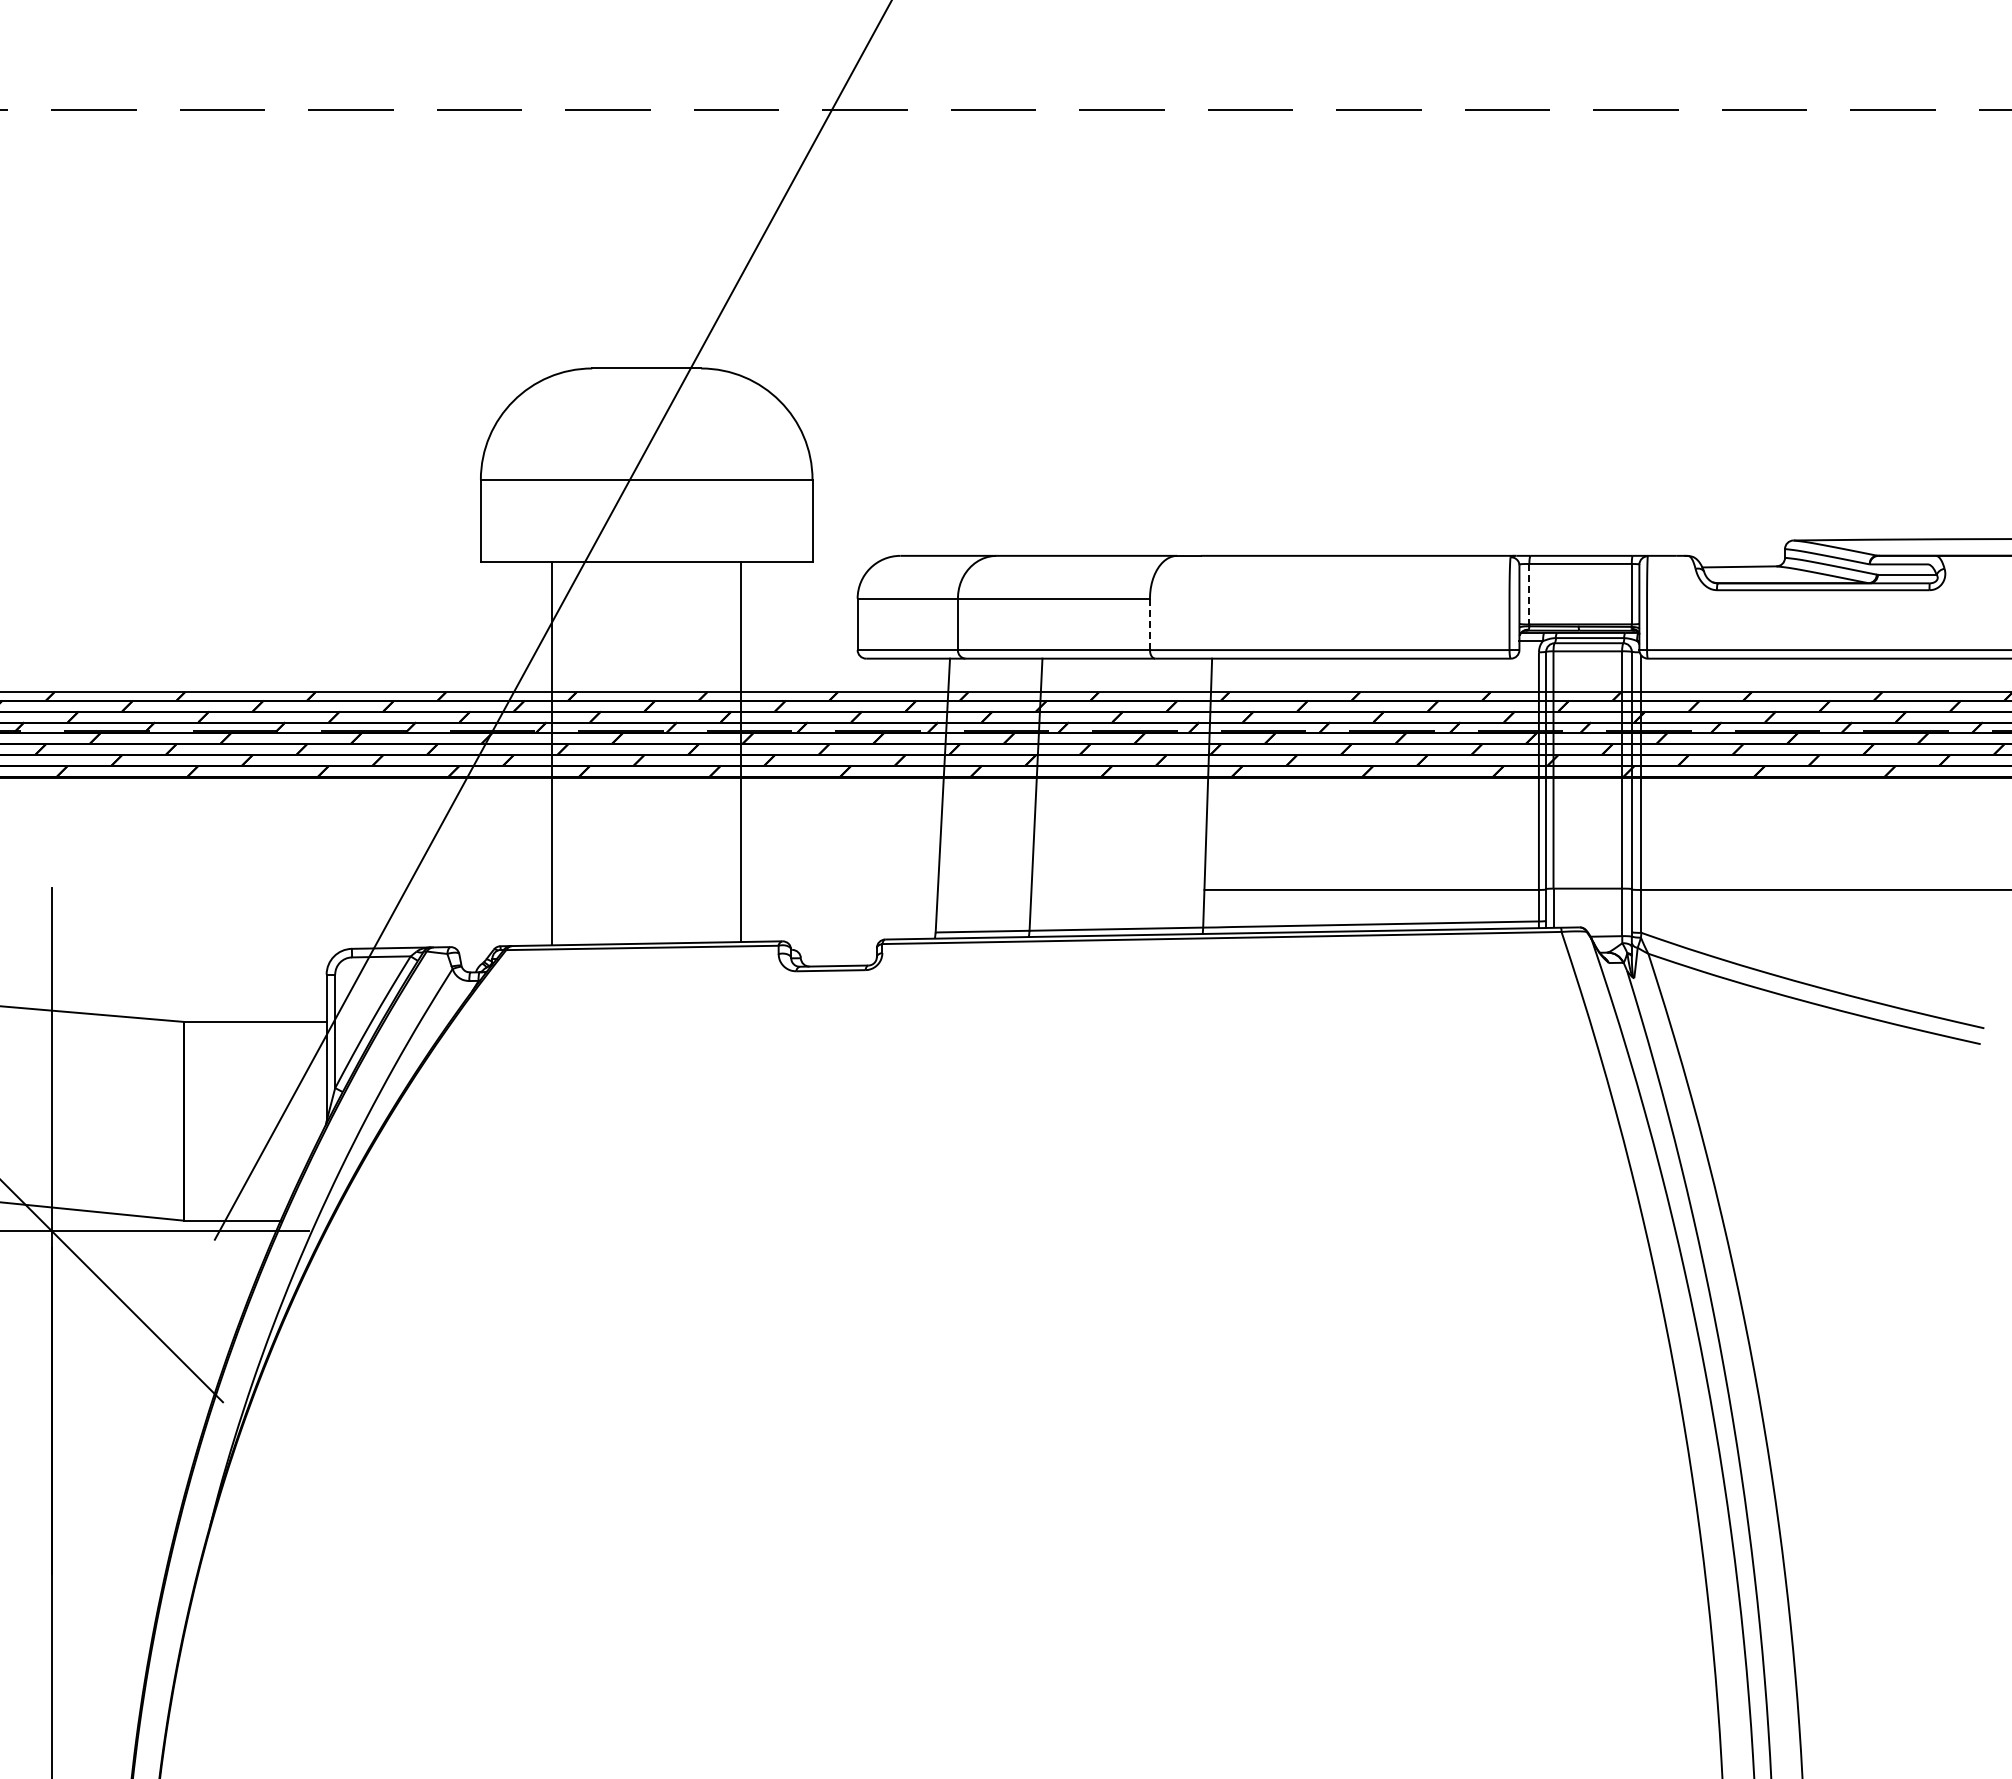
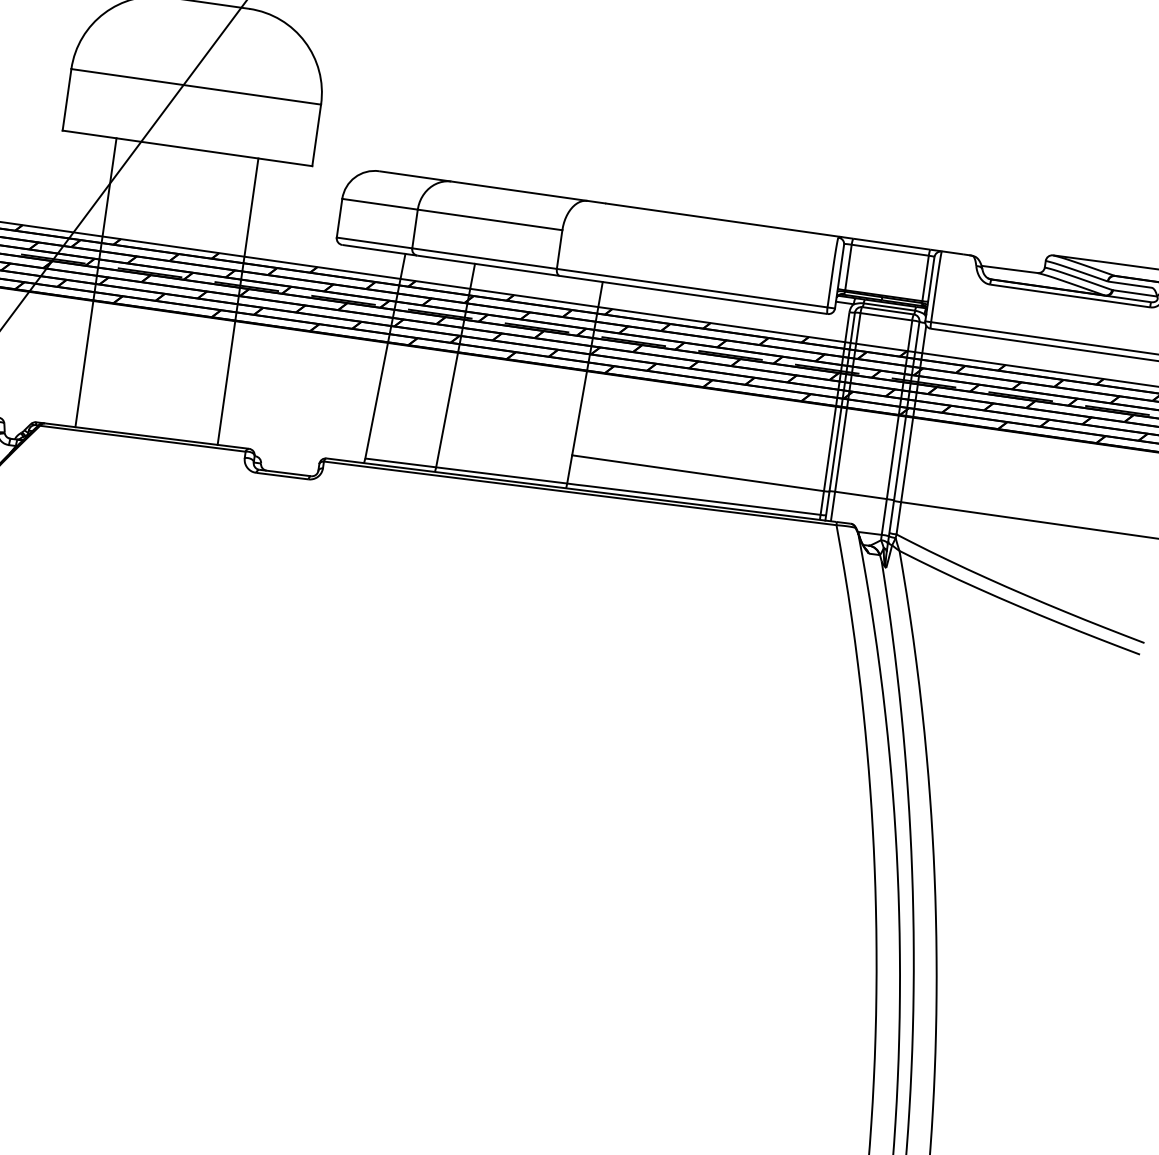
line: (1529, 594) -> (848, 267), dashed -> solid
line: (1149, 624) -> (559, 249), dashed -> solid

